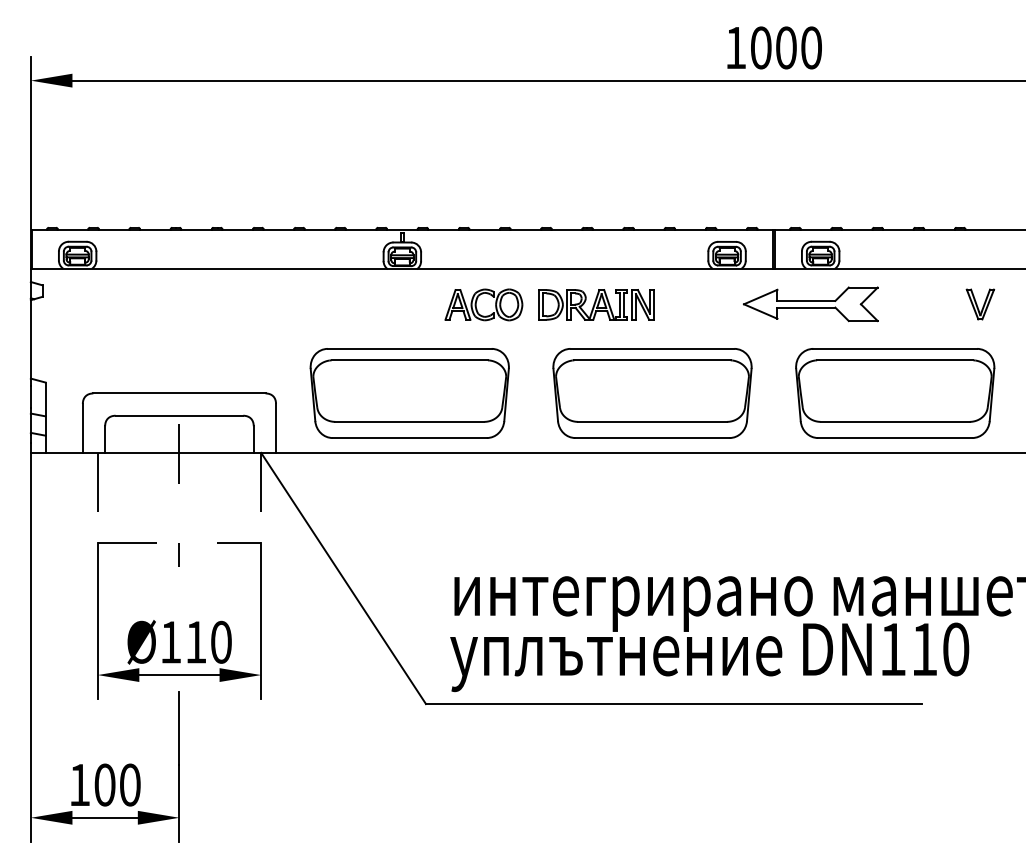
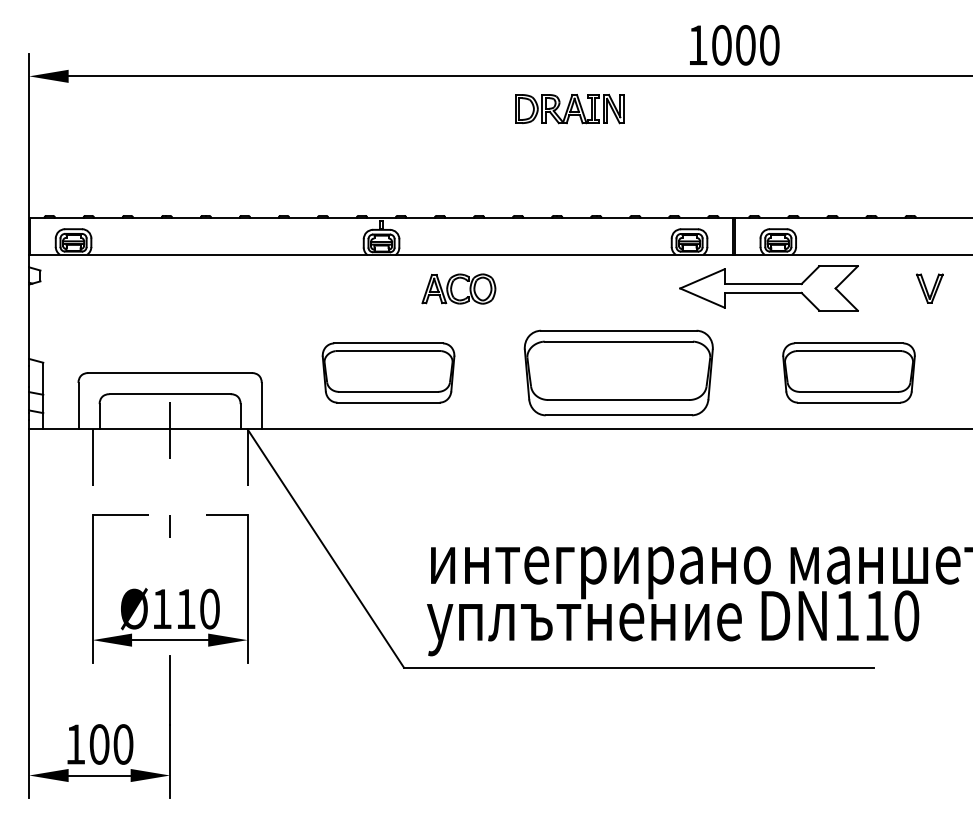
part: (810, 304) -> (768, 288), size x1.4
part: (596, 305) -> (569, 109), moved
part: (409, 392) -> (388, 372), size x0.7
part: (894, 392) -> (848, 372), size x0.7

